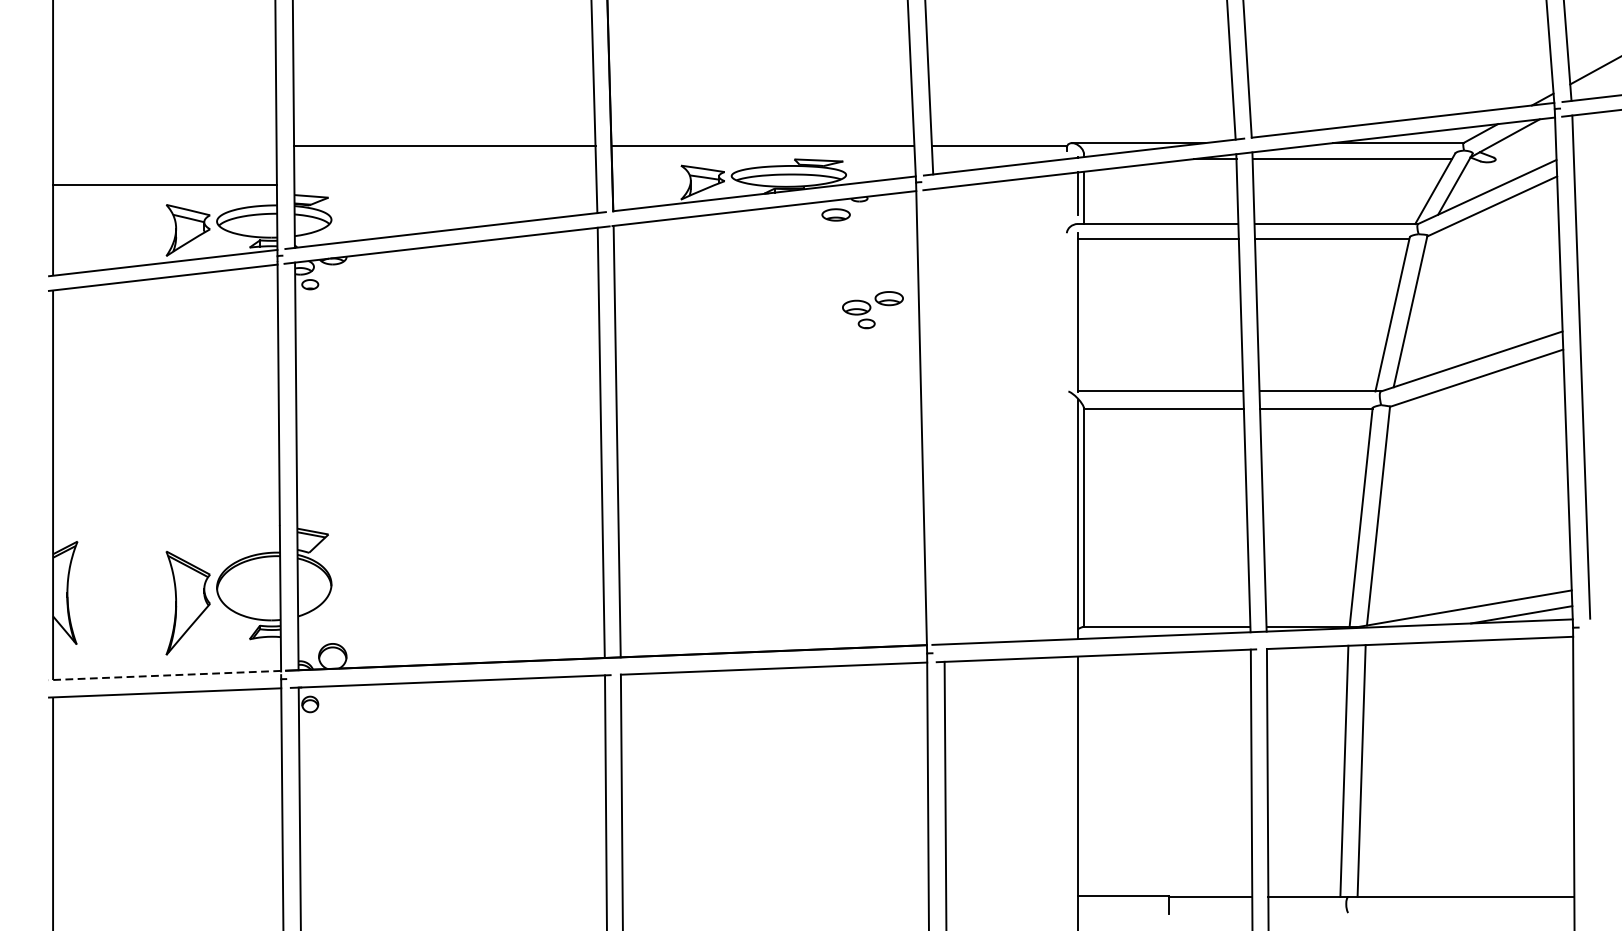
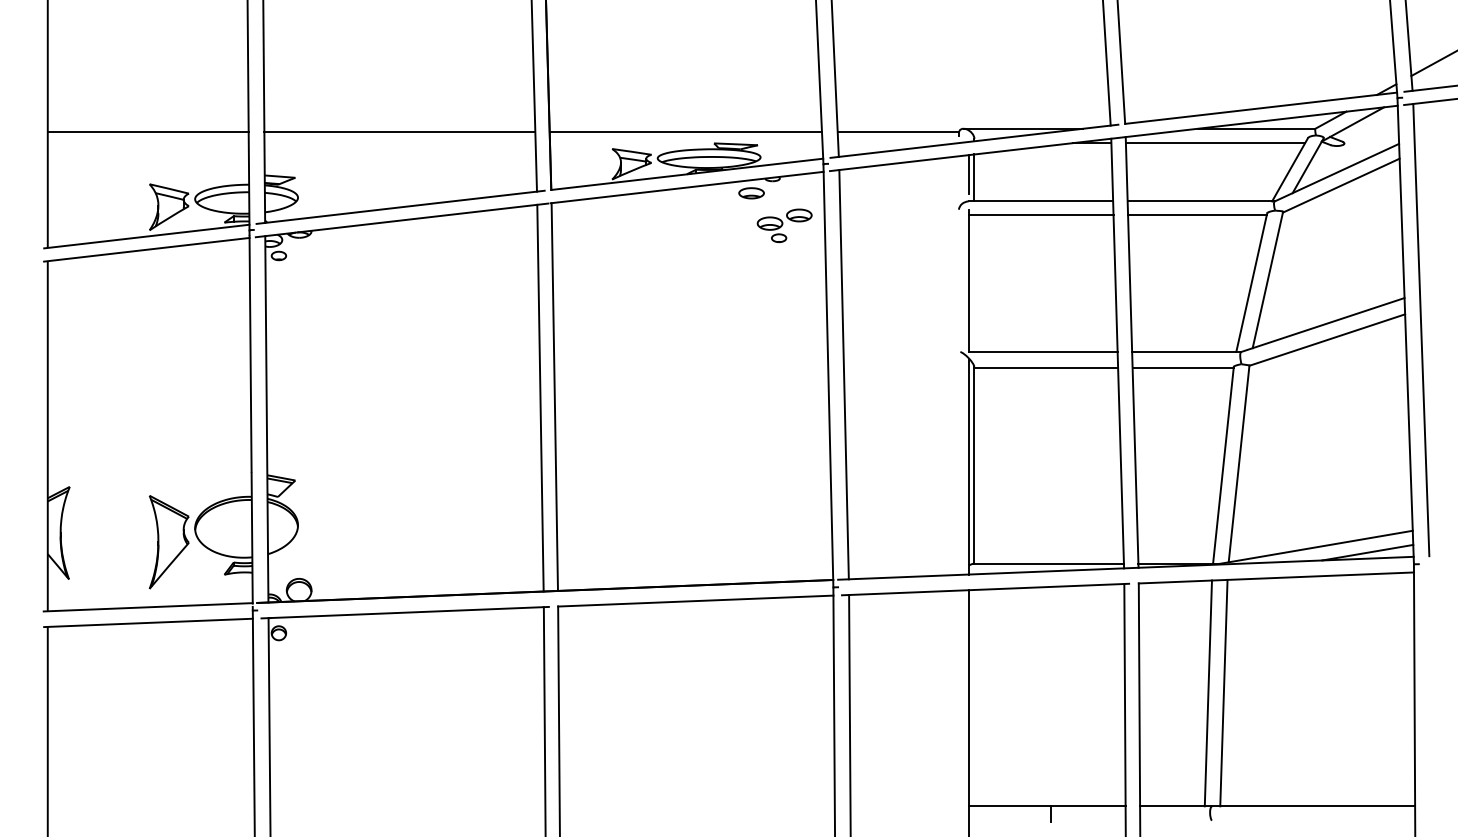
line: (164, 185) -> (147, 131), moved
part: (872, 309) -> (784, 225), moved
line: (938, 416) -> (843, 374), added
line: (165, 675) -> (148, 607), dashed -> solid

